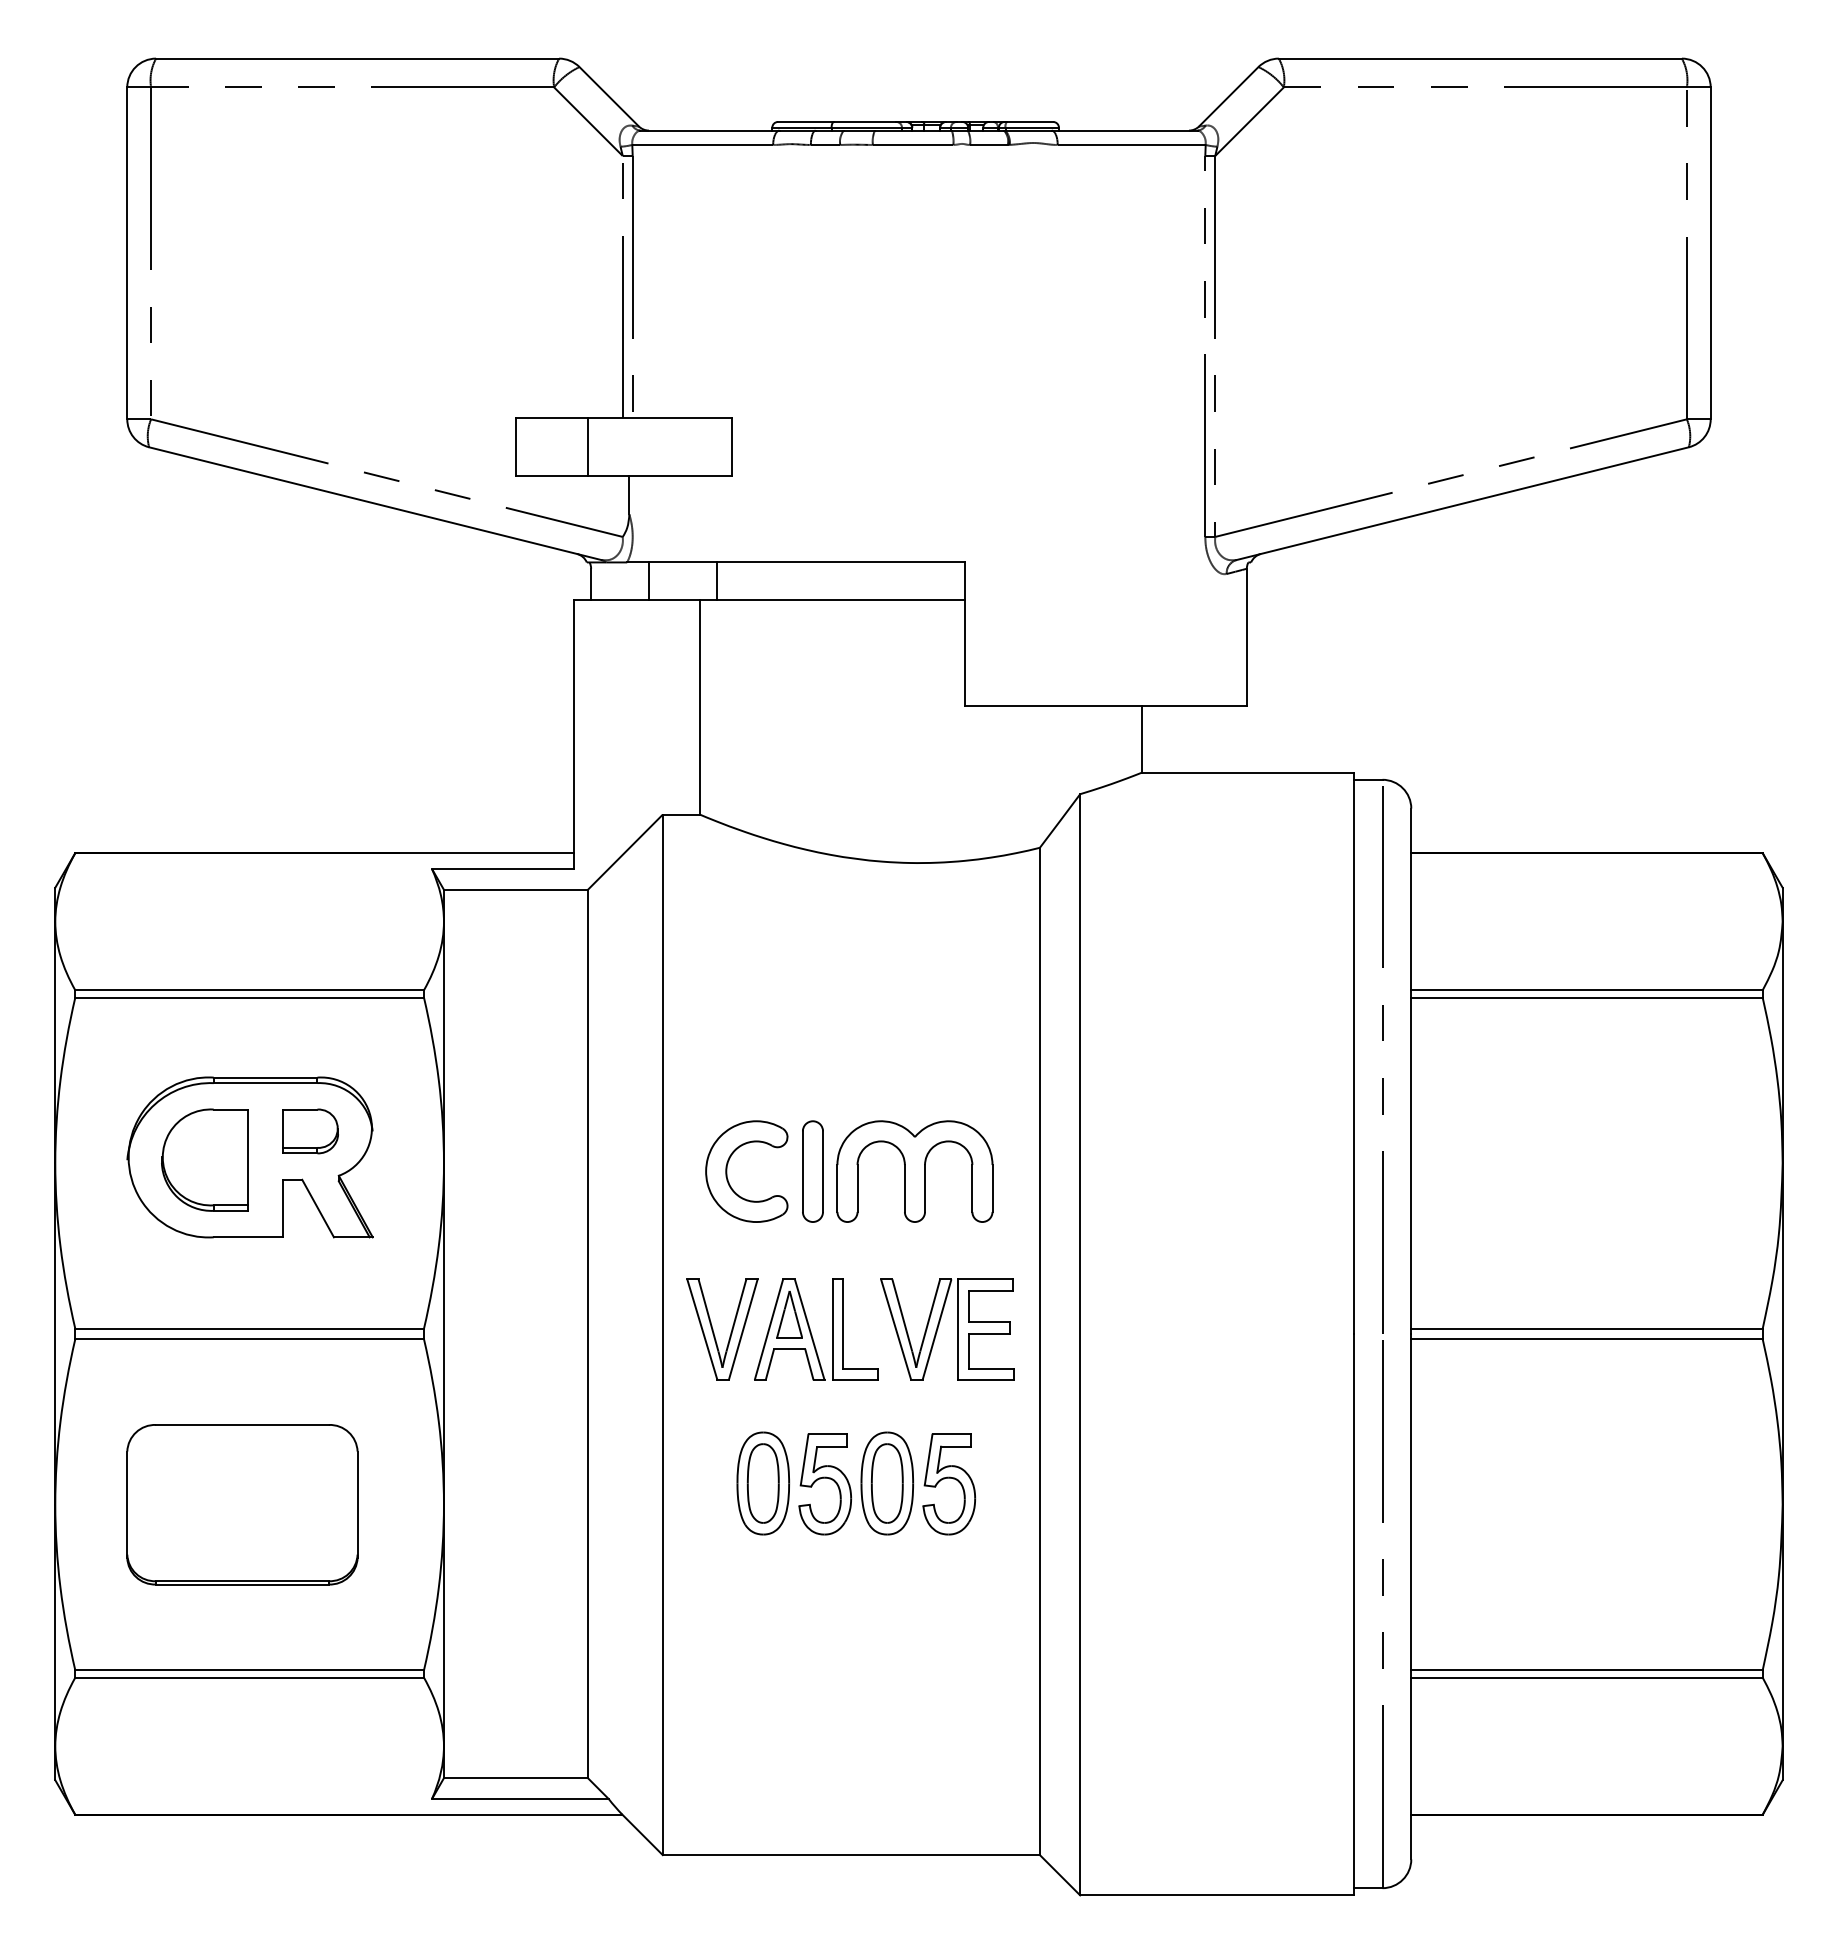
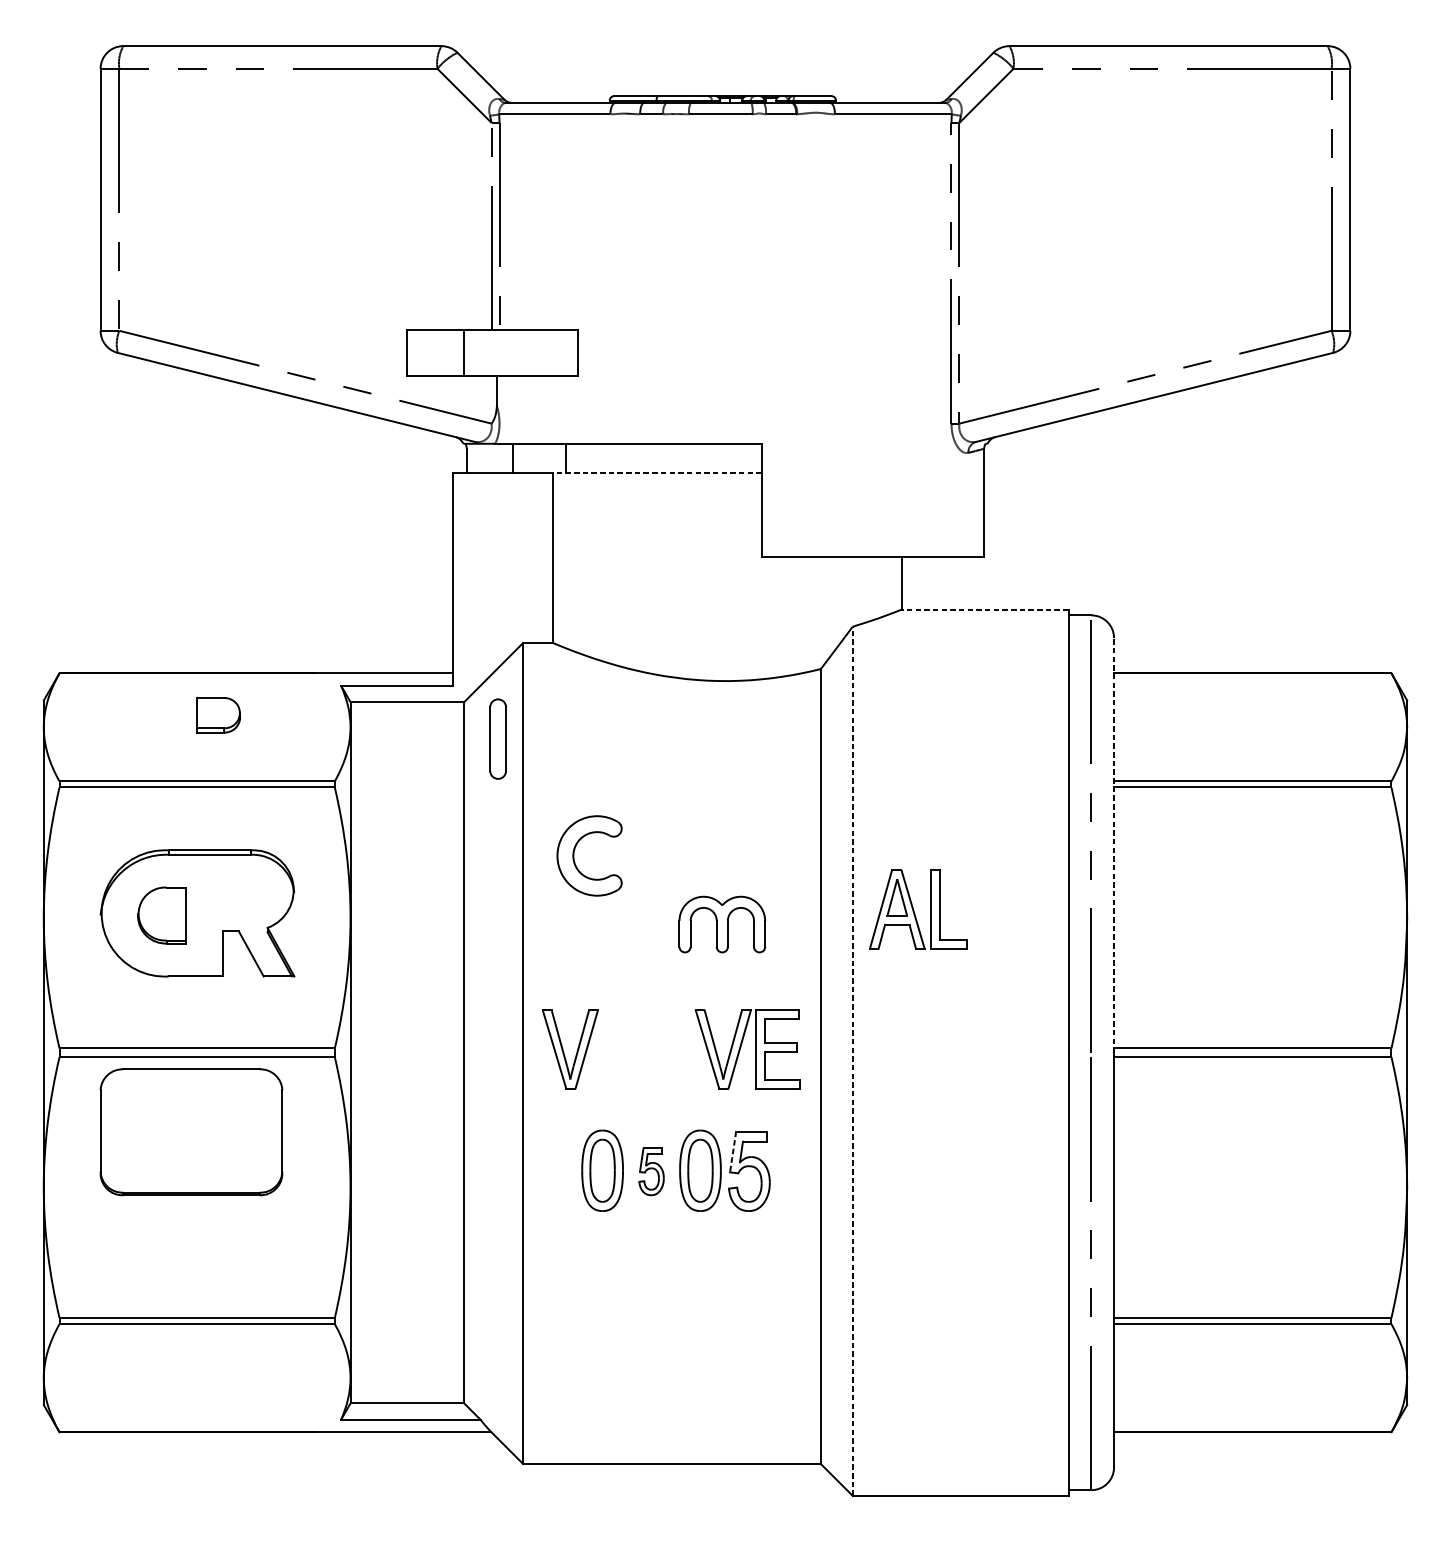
line: (832, 599) -> (657, 473), solid -> dashed
line: (1247, 772) -> (984, 609), solid -> dashed
line: (1411, 1071) -> (1114, 845), solid -> dashed
part: (310, 1131) -> (218, 715), moved
part: (204, 1159) -> (161, 915), size x0.7
part: (727, 1171) -> (574, 855), moved
part: (812, 1171) -> (497, 739), moved
part: (914, 1171) -> (721, 924), size x0.7
part: (816, 1329) -> (918, 909), moved
line: (1080, 1344) -> (852, 1061), solid -> dashed
line: (928, 1459) -> (732, 1151), solid -> dashed
part: (825, 1484) -> (651, 1171), size x0.6
part: (242, 1504) -> (191, 1132), moved

